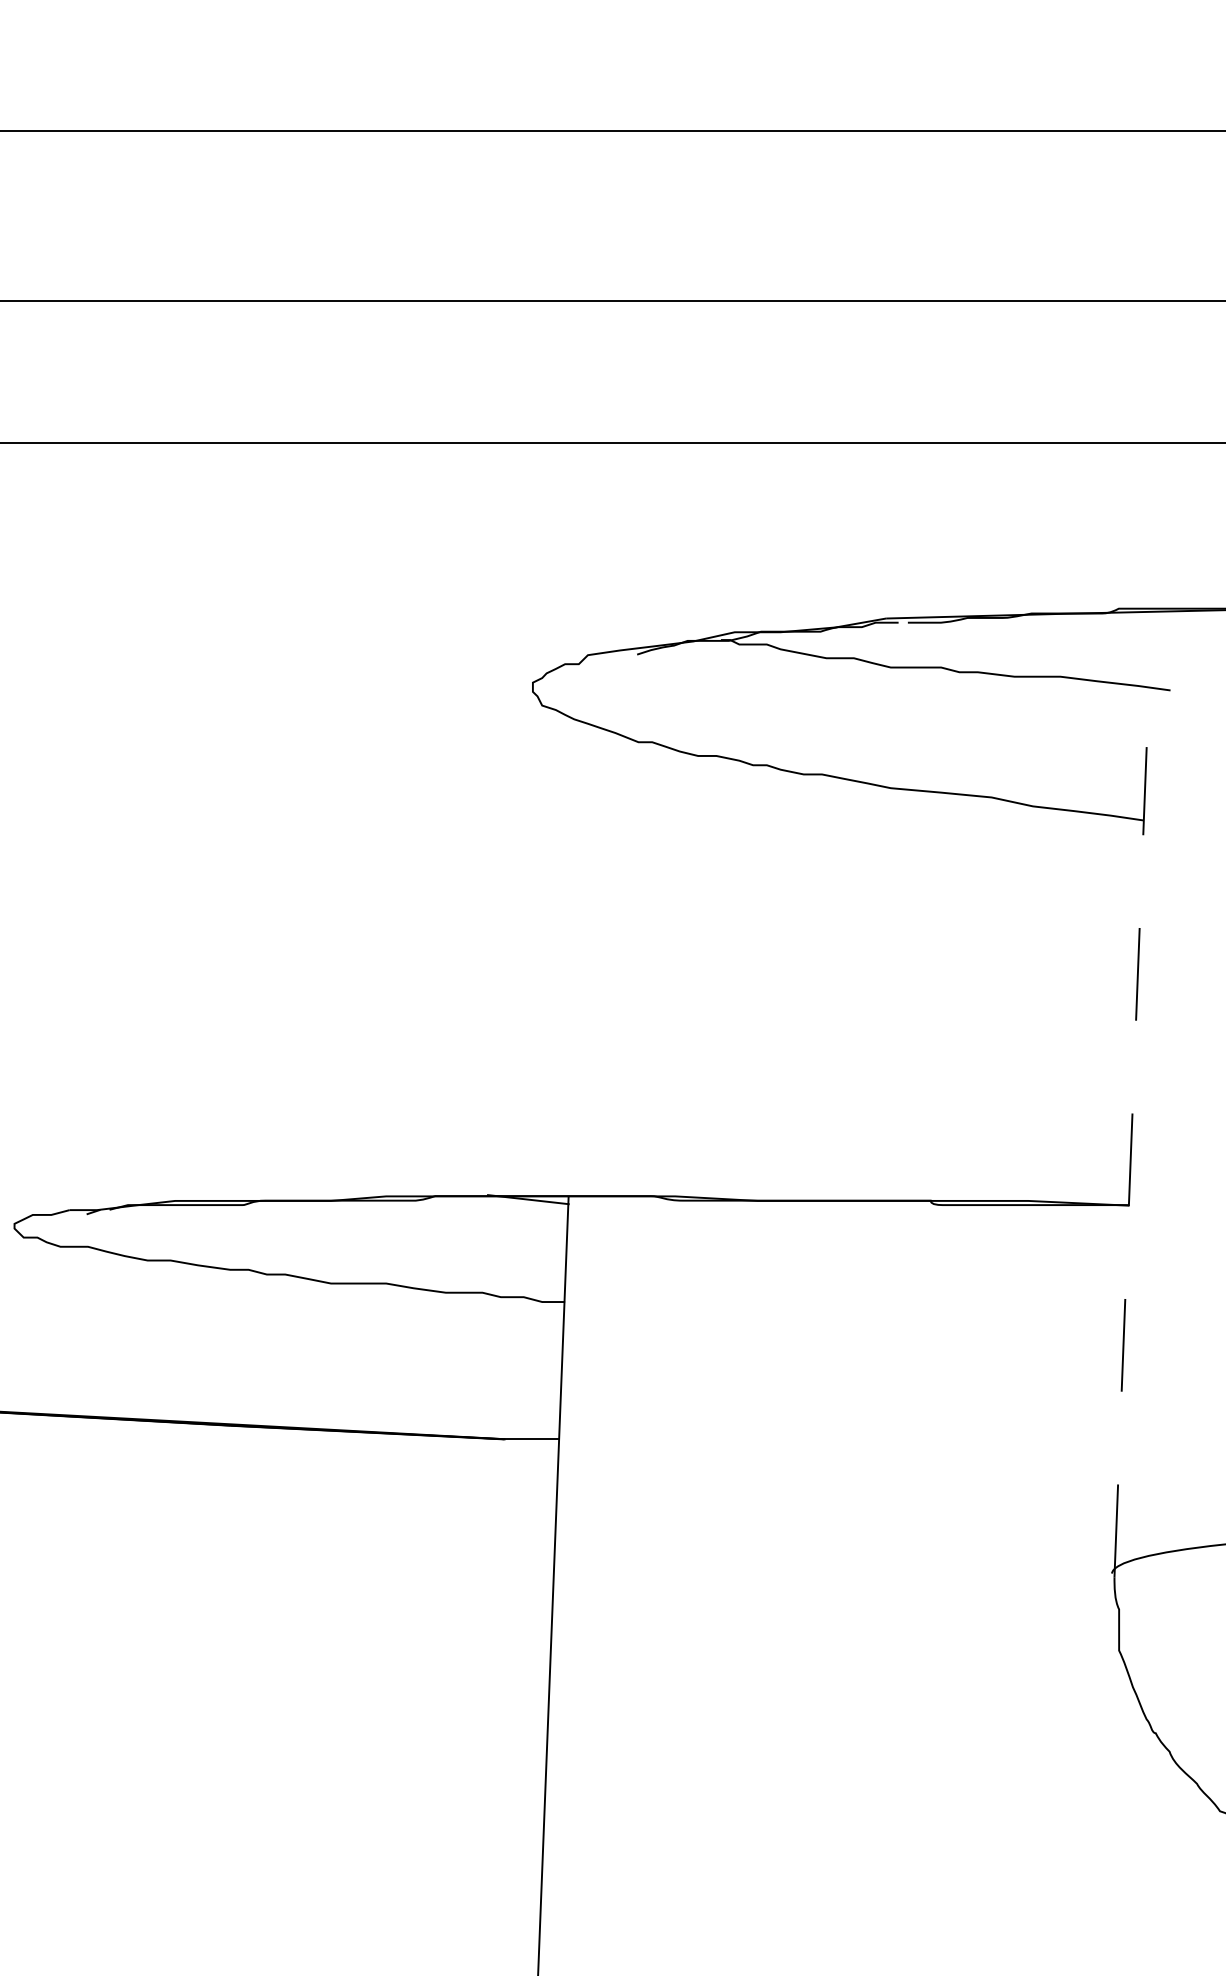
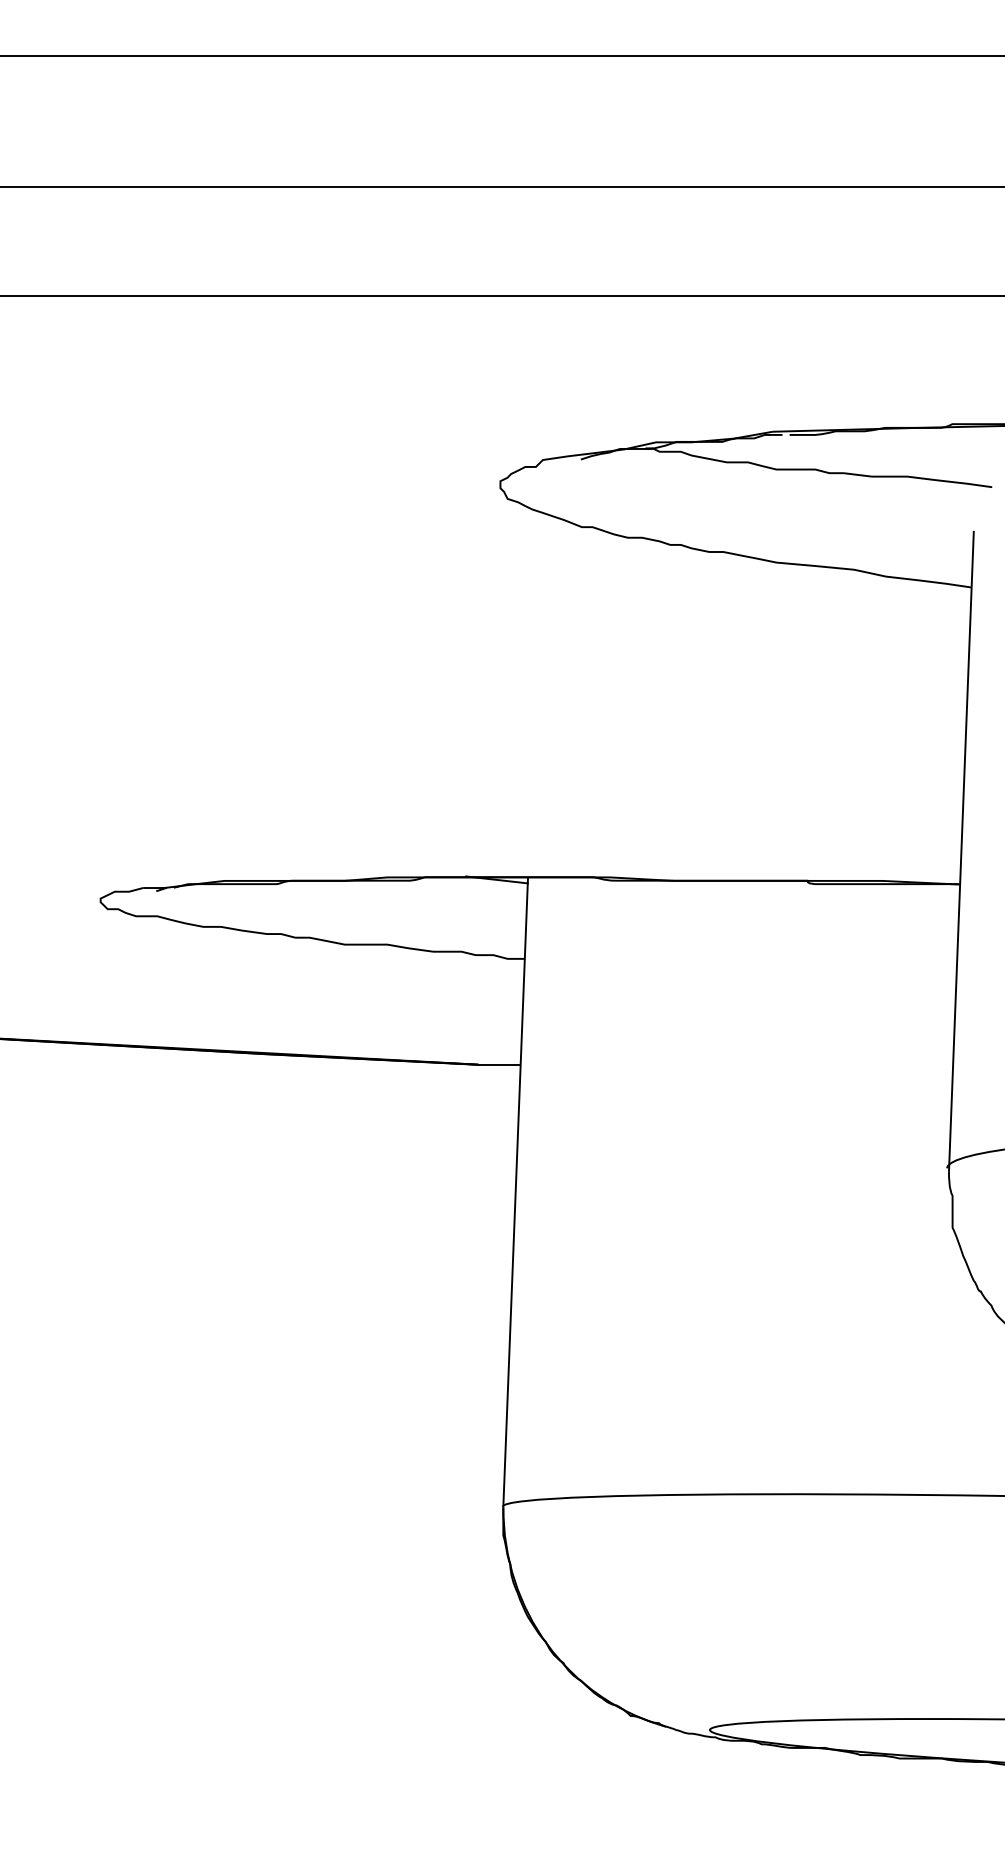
line: (1130, 1161) -> (961, 850), dashed -> solid

